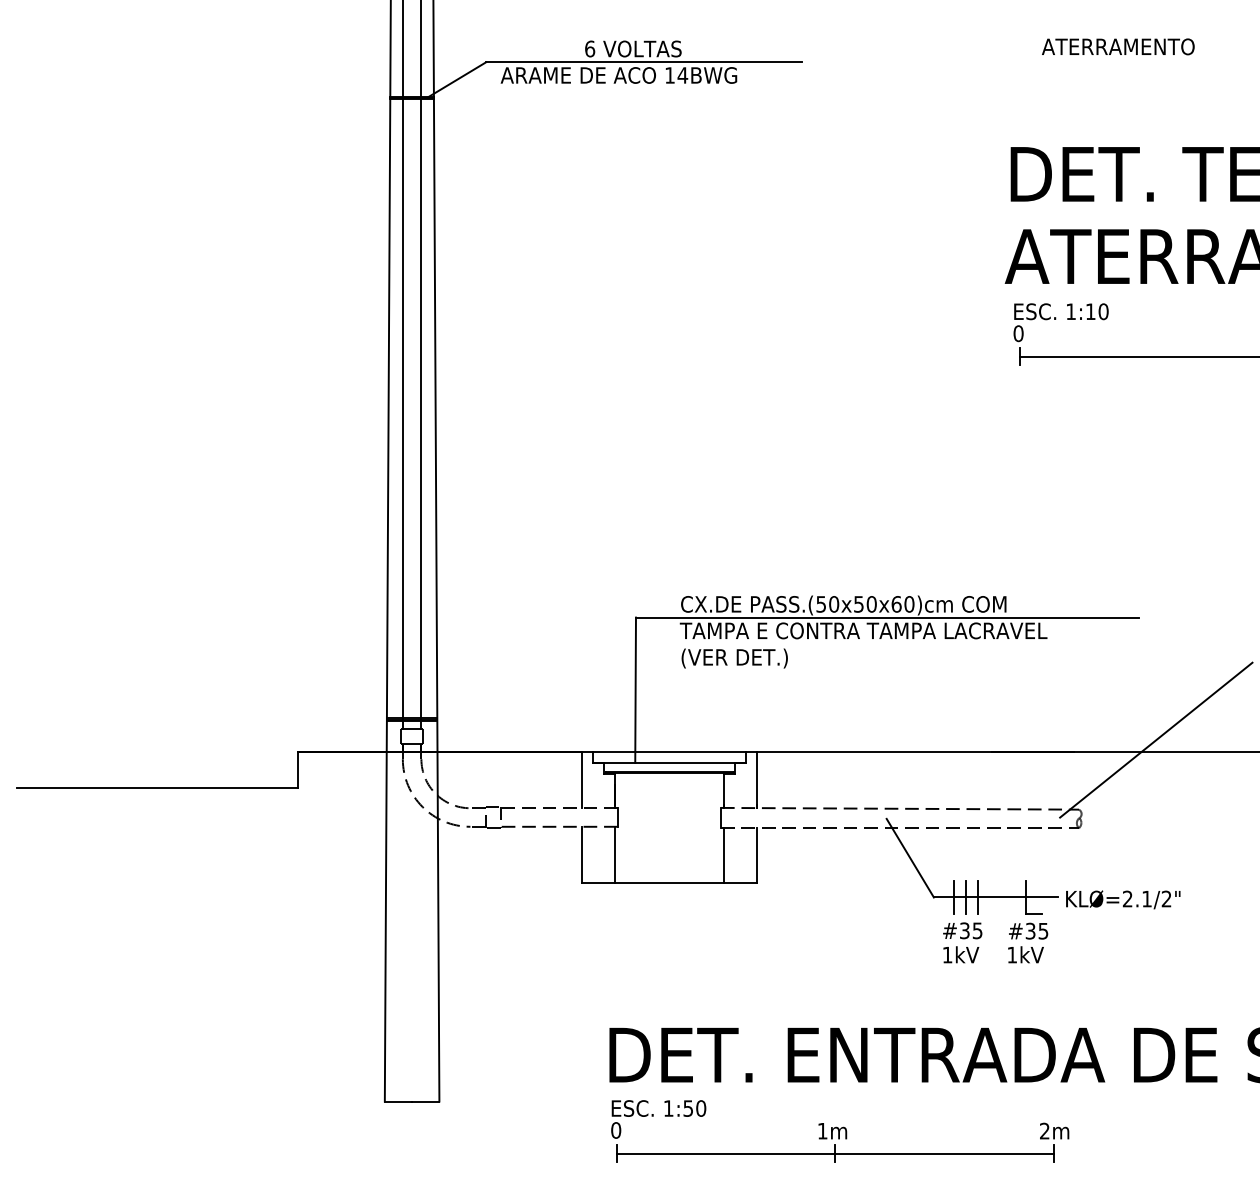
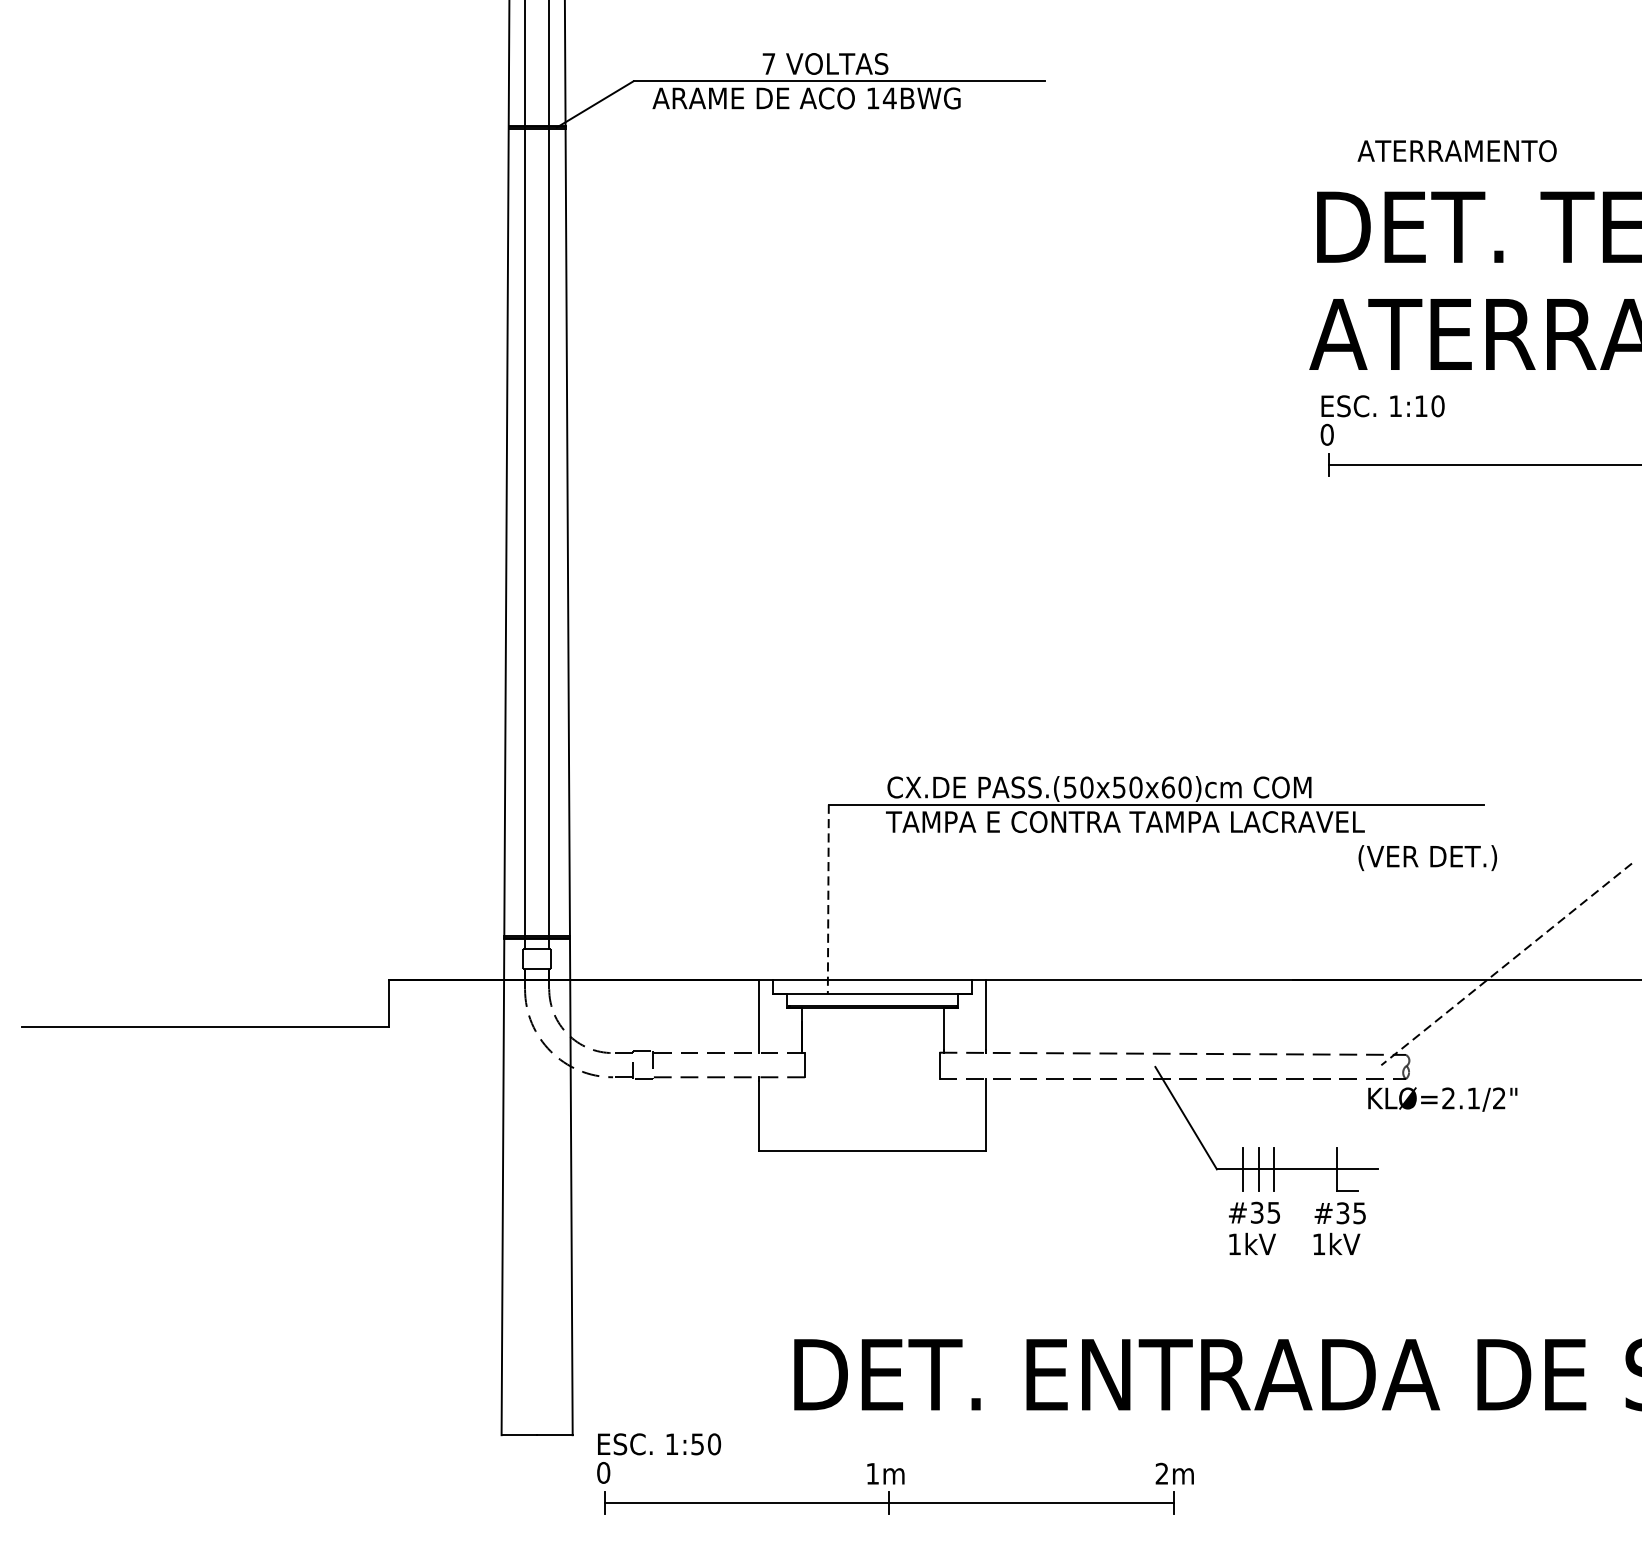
text: (1118, 46) -> (1457, 150), moved
text: (590, 48) -> (769, 63), 6 -> 7
text: (734, 658) -> (1427, 858), moved
line: (635, 690) -> (828, 899), solid -> dashed
line: (1155, 740) -> (1505, 964), solid -> dashed
line: (615, 854) -> (802, 1113), removed
line: (724, 855) -> (944, 1114), removed
text: (1123, 899) -> (1443, 1099), moved
part: (840, 1131) -> (895, 1474), moved

